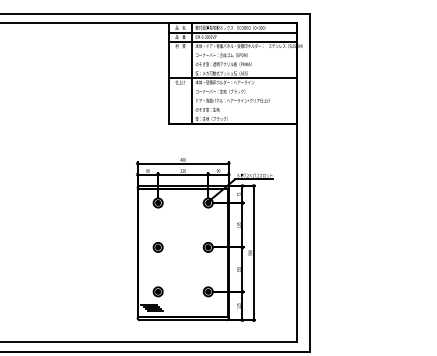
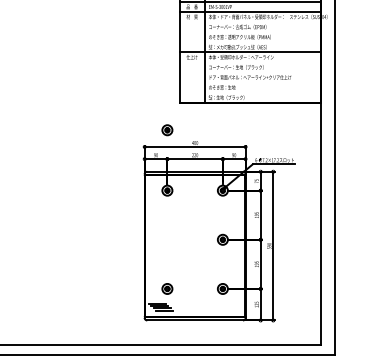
part: (157, 247) -> (166, 130), moved

